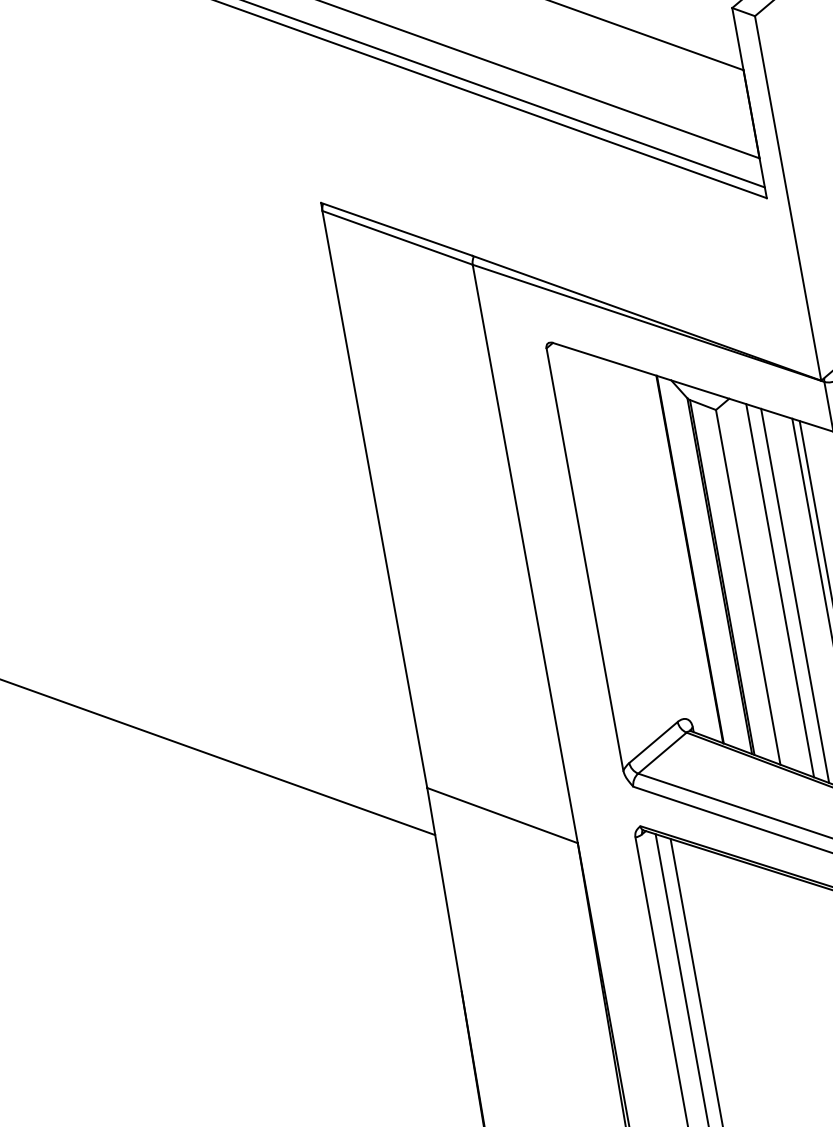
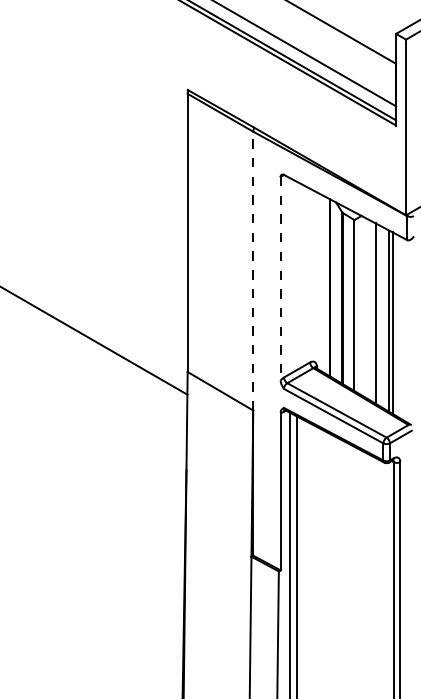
line: (525, 552) -> (253, 270), solid -> dashed
line: (584, 559) -> (280, 278), solid -> dashed
line: (780, 589) -> (369, 309), removed

